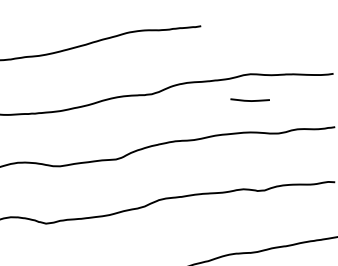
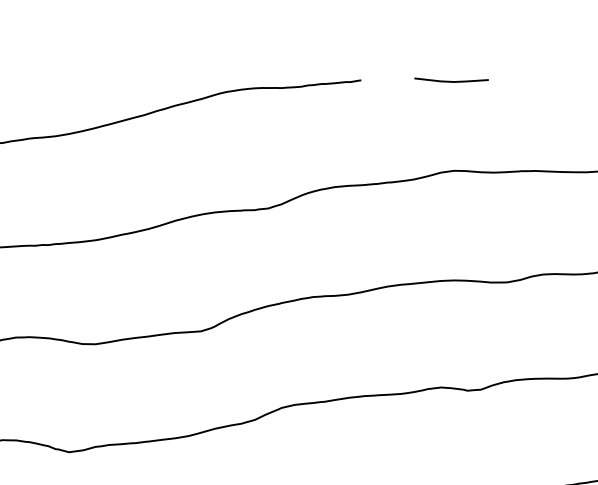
line: (249, 100) -> (450, 80), moved

